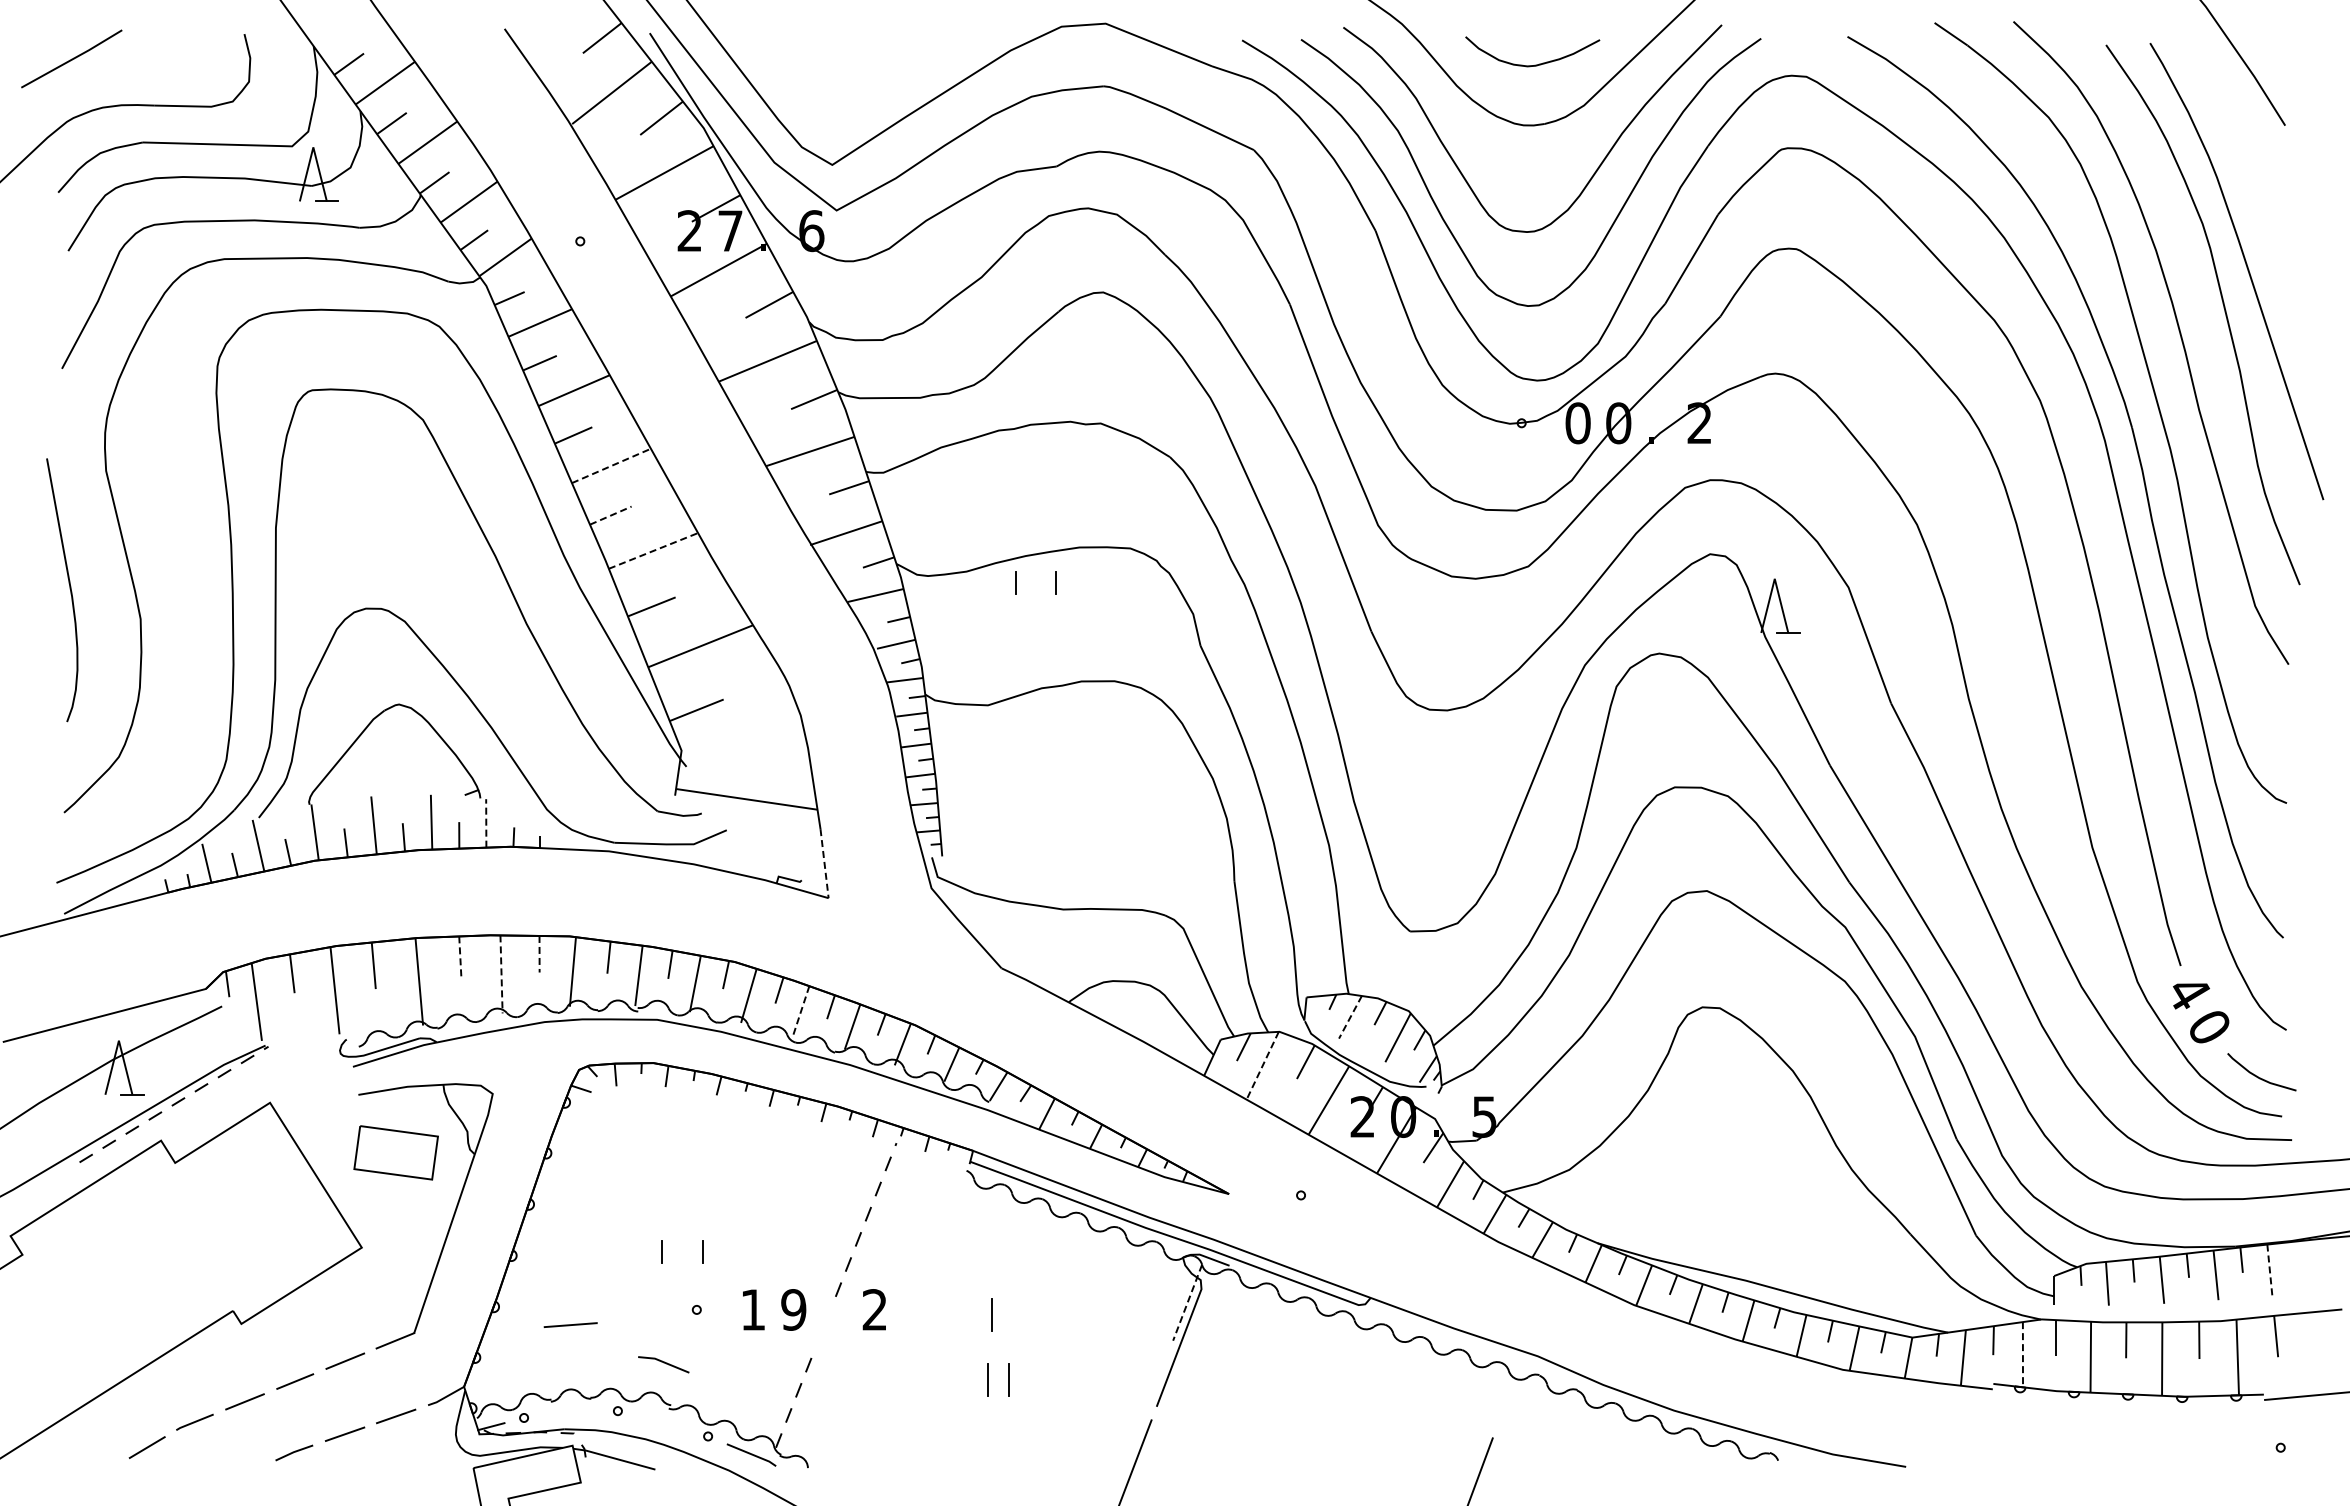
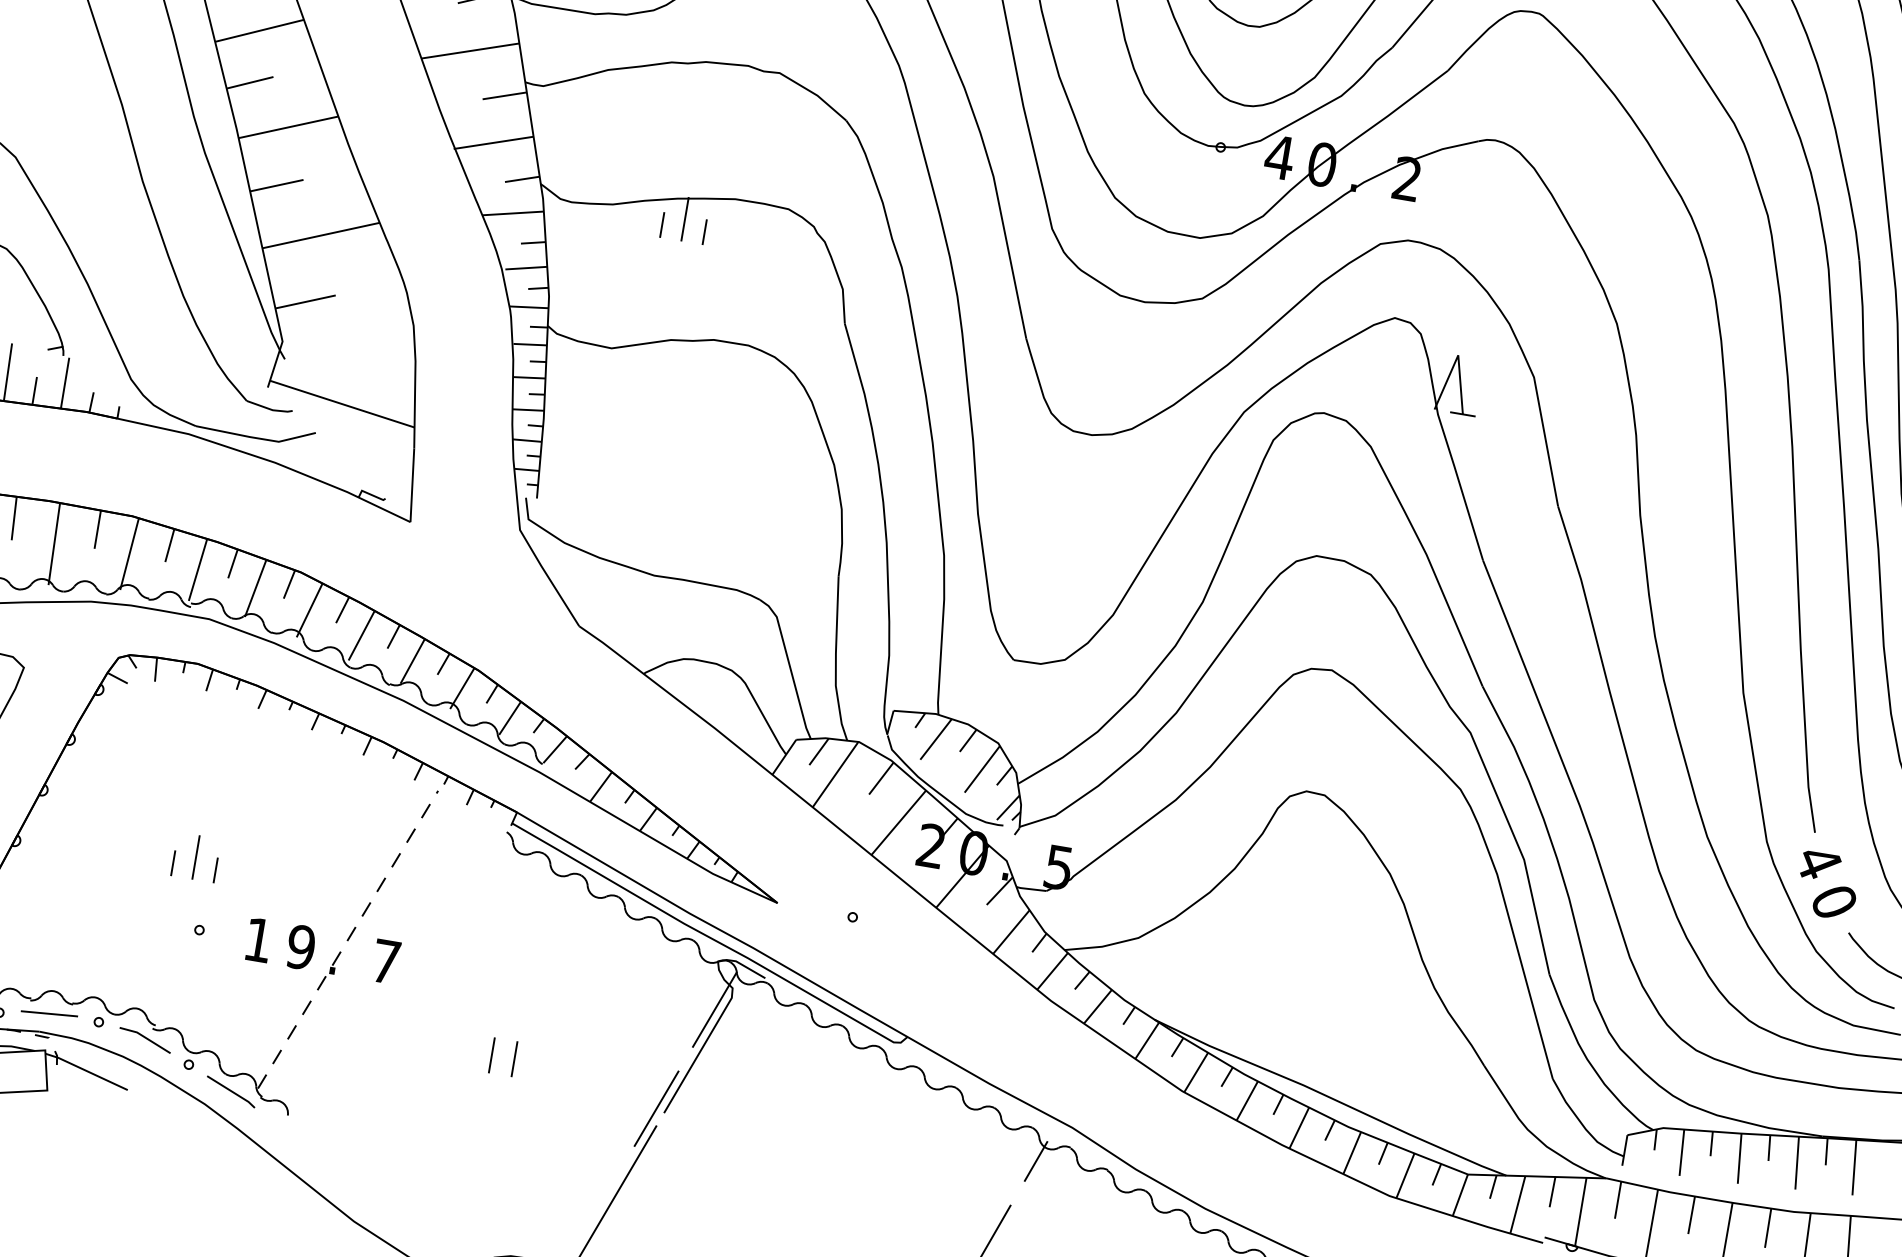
text: (1577, 423) -> (1279, 157), 0 -> 4
line: (611, 465) -> (259, 30), dashed -> solid
line: (610, 515) -> (249, 82), dashed -> solid
line: (653, 550) -> (288, 126), dashed -> solid
line: (1035, 573) -> (684, 218), added
line: (486, 822) -> (65, 382), dashed -> solid
line: (824, 863) -> (412, 485), dashed -> solid
line: (539, 954) -> (97, 529), dashed -> solid
line: (460, 956) -> (14, 518), dashed -> solid
line: (501, 974) -> (54, 544), dashed -> solid
line: (801, 1011) -> (362, 636), dashed -> solid
line: (1350, 1017) -> (936, 739), dashed -> solid
line: (1262, 1066) -> (835, 775), dashed -> solid
line: (682, 1242) -> (196, 856), added
line: (2269, 1271) -> (1853, 1168), dashed -> solid
line: (1187, 1302) -> (714, 1009), dashed -> solid
text: (874, 1309) -> (385, 961), 2 -> 7
line: (991, 1314) -> (507, 987), removed
line: (570, 1324) -> (49, 1013), moved
part: (823, 1327) -> (329, 971), added
line: (2022, 1354) -> (1580, 1211), dashed -> solid
line: (663, 1363) -> (145, 1039), moved
line: (1509, 1392) -> (1036, 1160), added
line: (1148, 1403) -> (656, 1108), added

